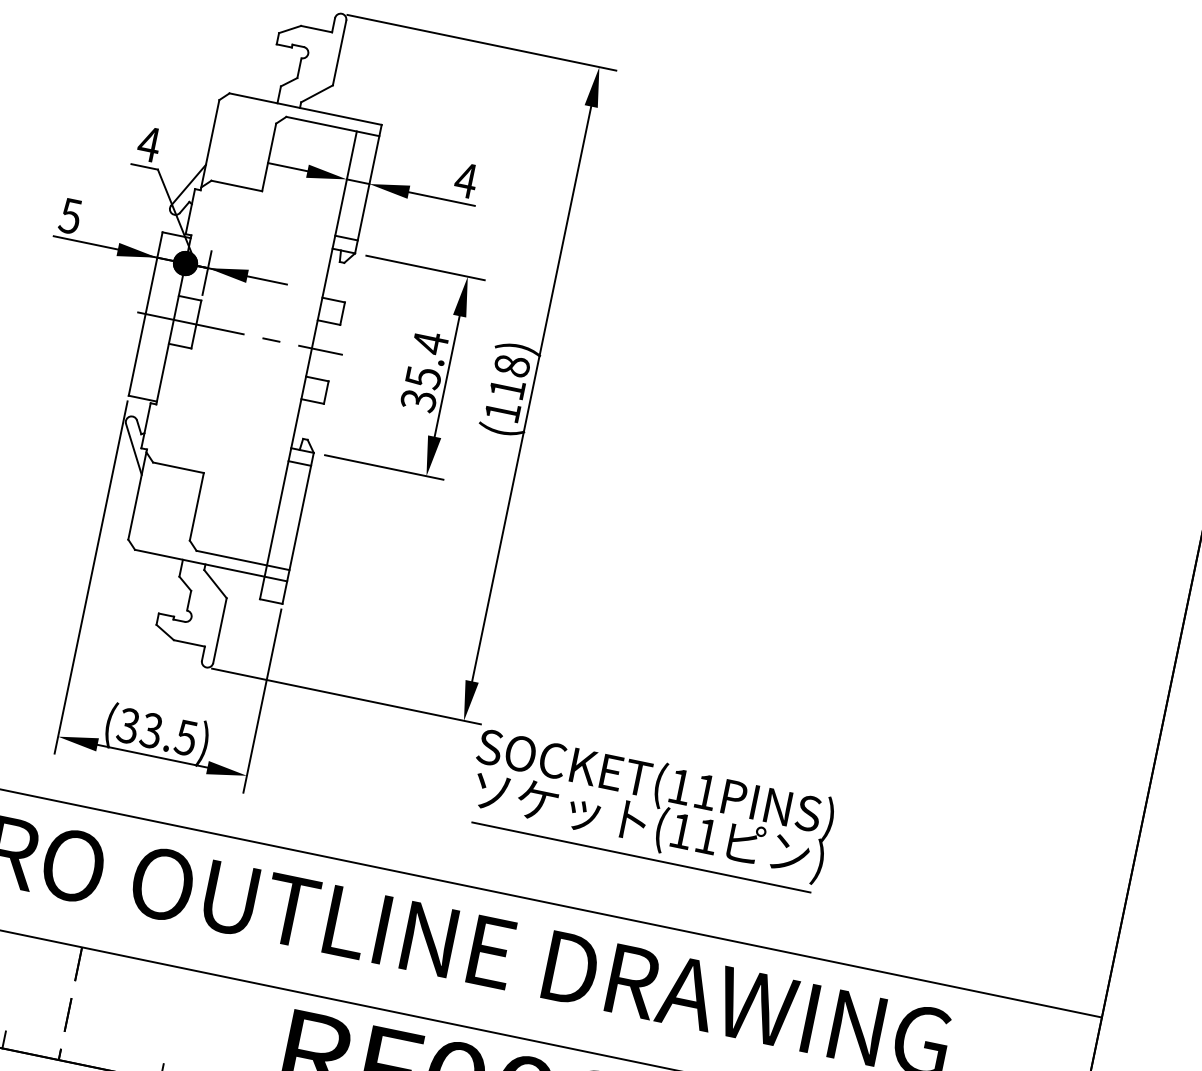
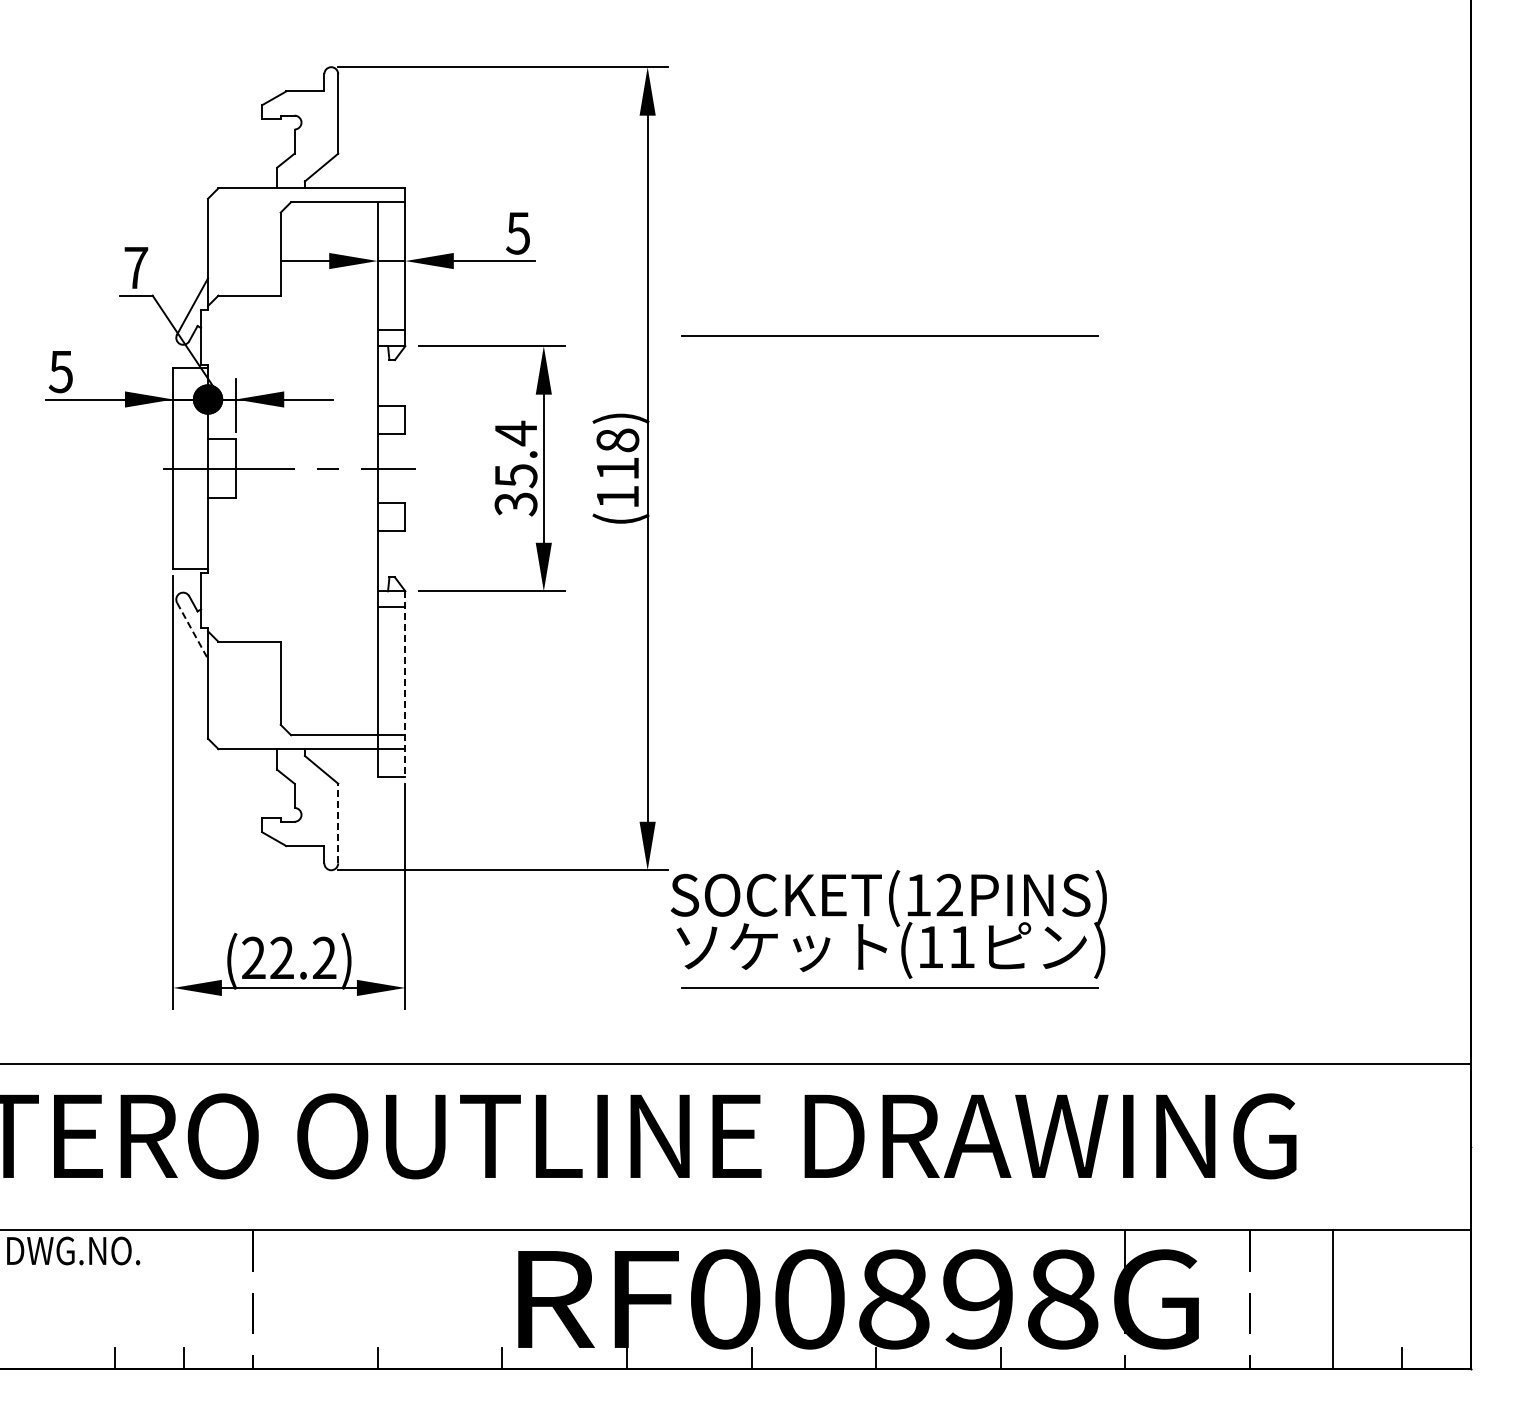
text: (148, 143) -> (135, 267), 4 -> 7
text: (466, 180) -> (518, 233), 4 -> 5
line: (751, 326) -> (889, 335), added
line: (133, 449) -> (192, 631), solid -> dashed
line: (298, 528) -> (405, 684), solid -> dashed
line: (220, 630) -> (338, 823), solid -> dashed
text: (156, 731) -> (288, 957), (33.5) -> (22.2)
text: (705, 791) -> (949, 894), SOCKET(11PINS) -> SOCKET(12PINS)

